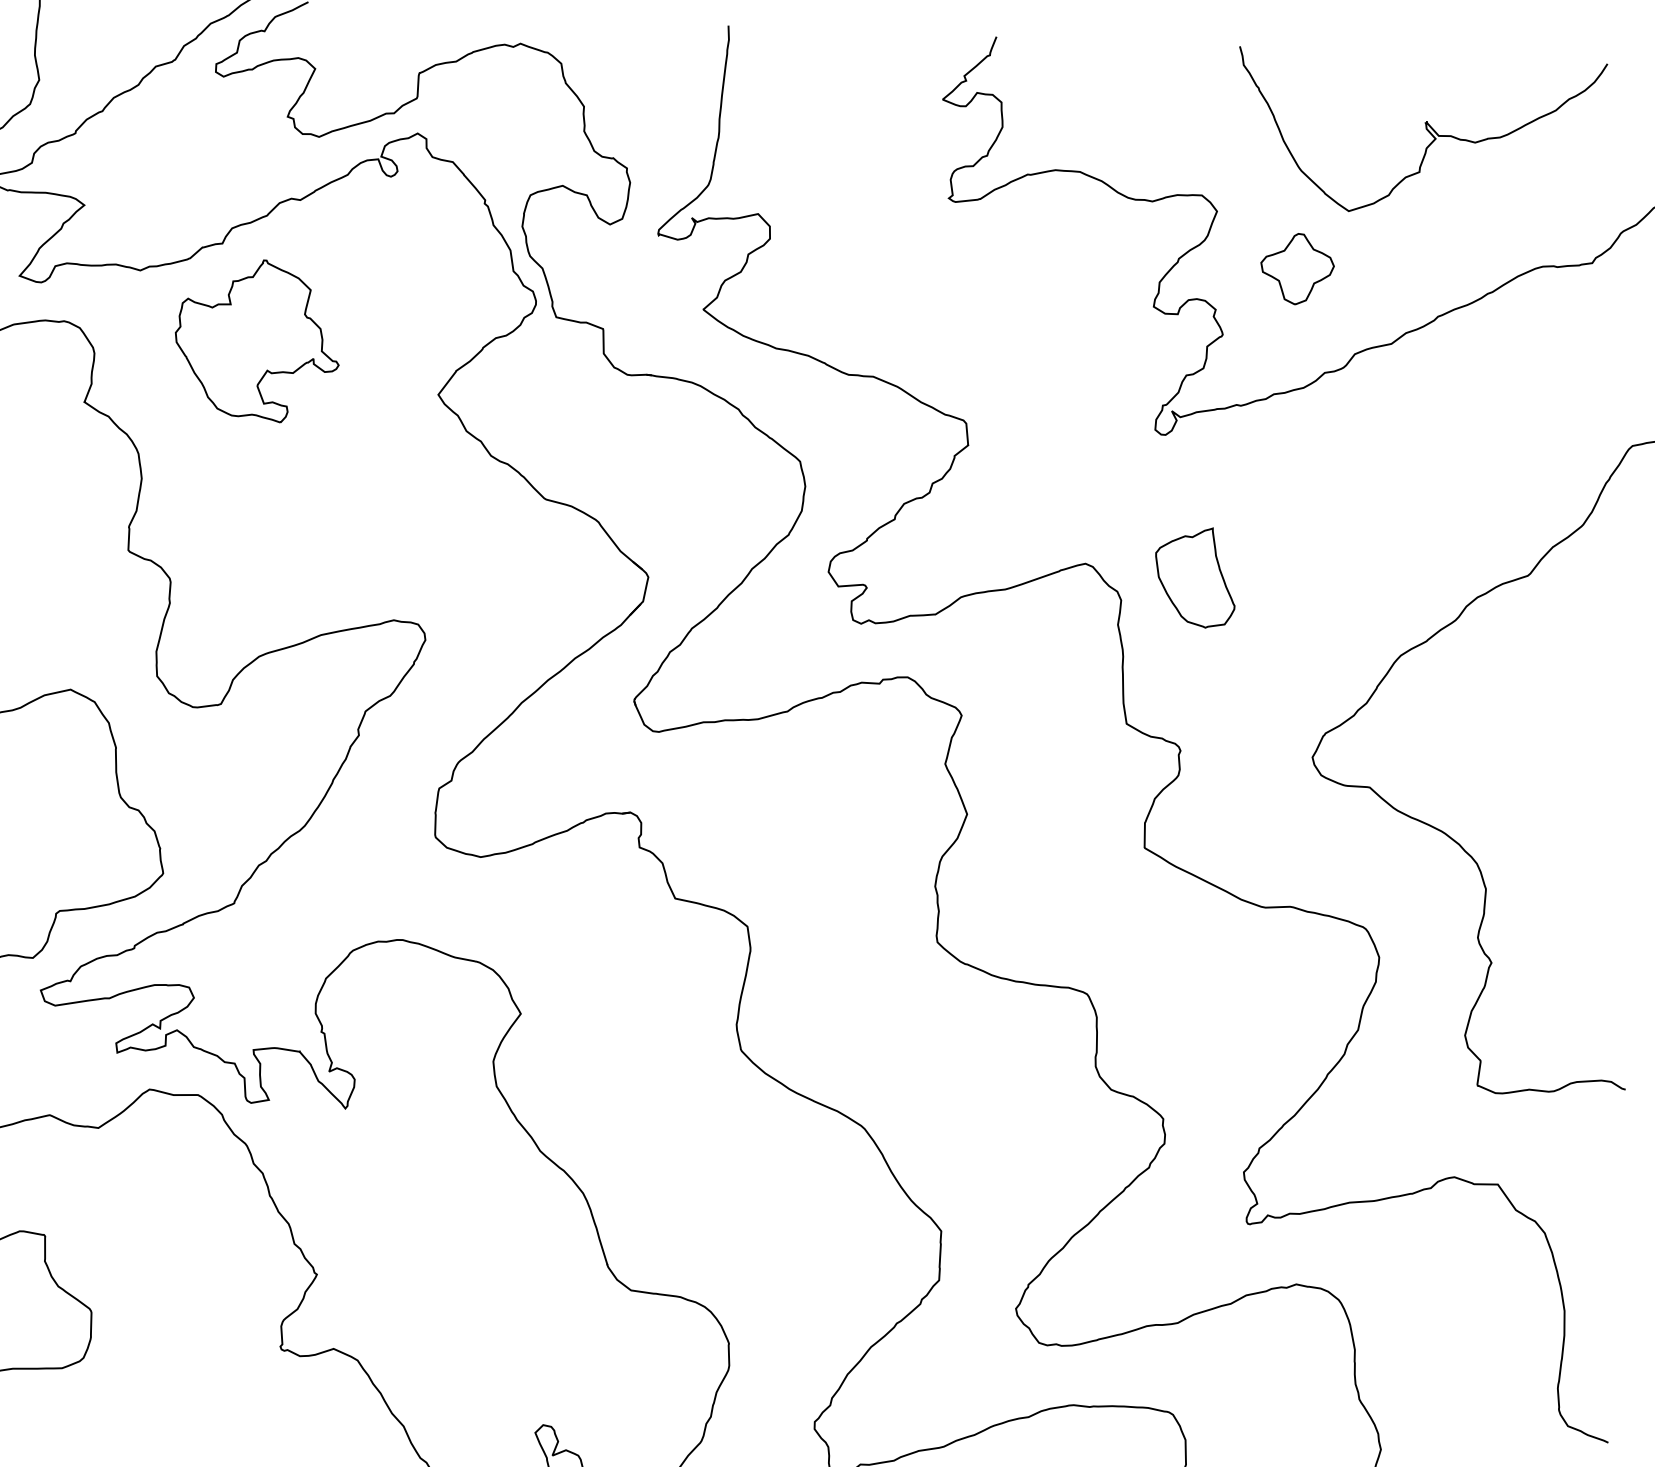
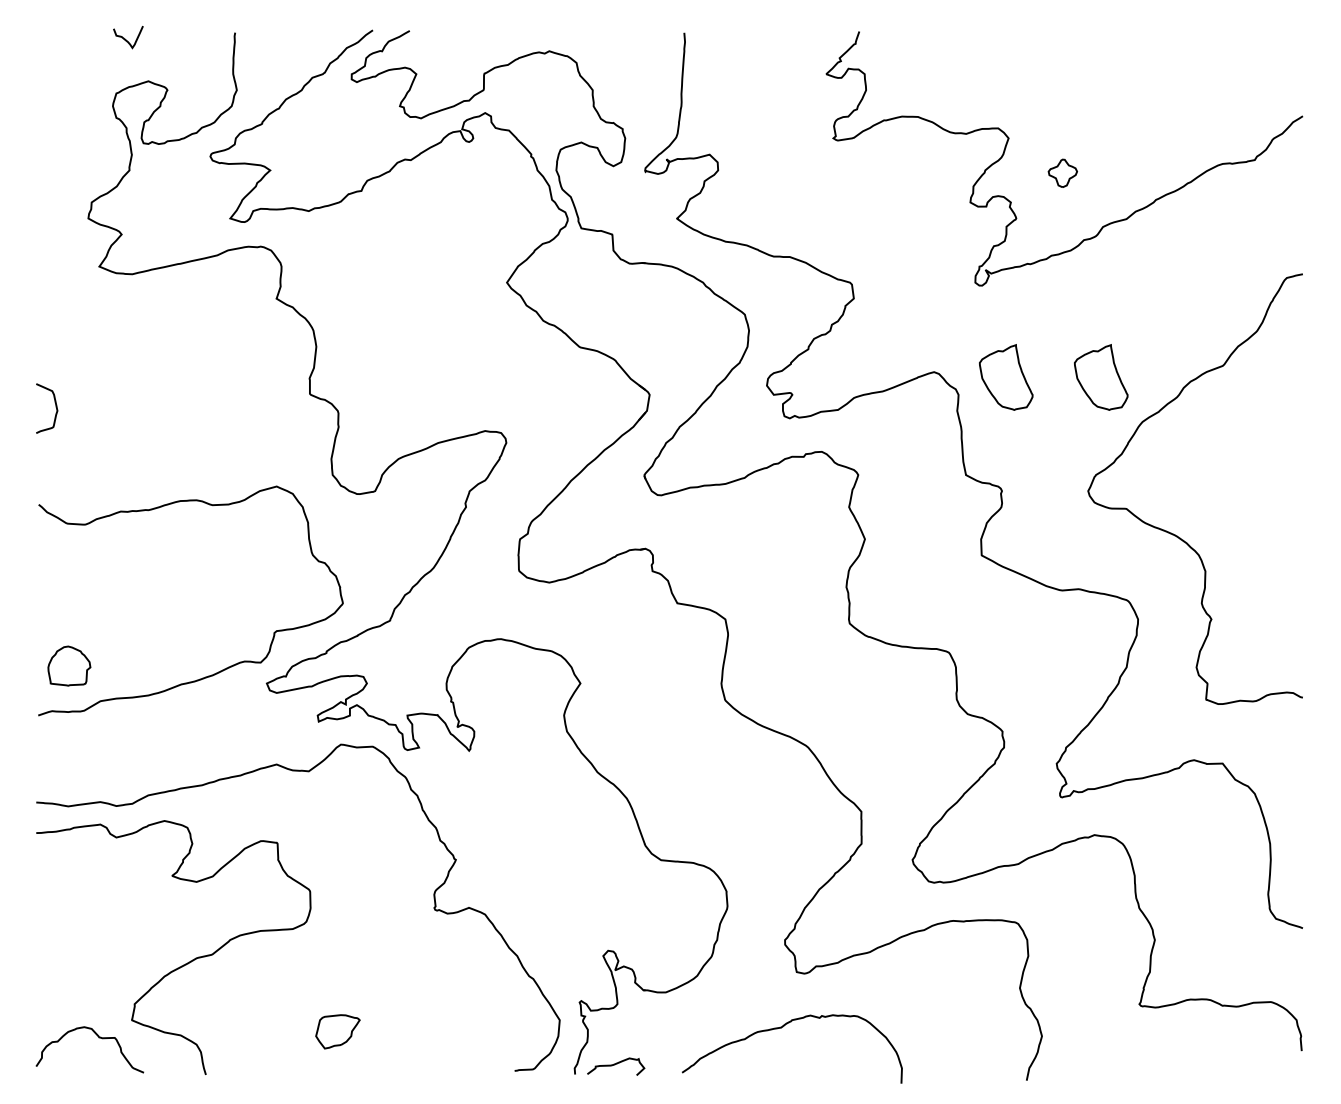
curve: (1424, 129) -> (1141, 78), removed
part: (1296, 269) -> (1062, 173), size x0.6
part: (257, 339) -> (387, 252), removed
part: (1341, 584) -> (1101, 377), added

